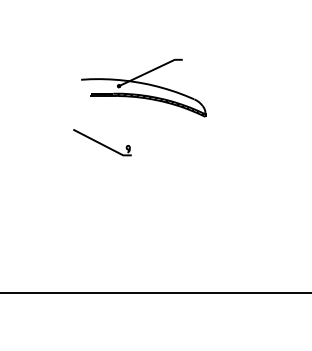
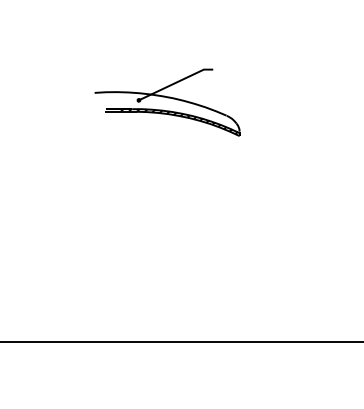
part: (102, 142) -> (119, 165), removed

